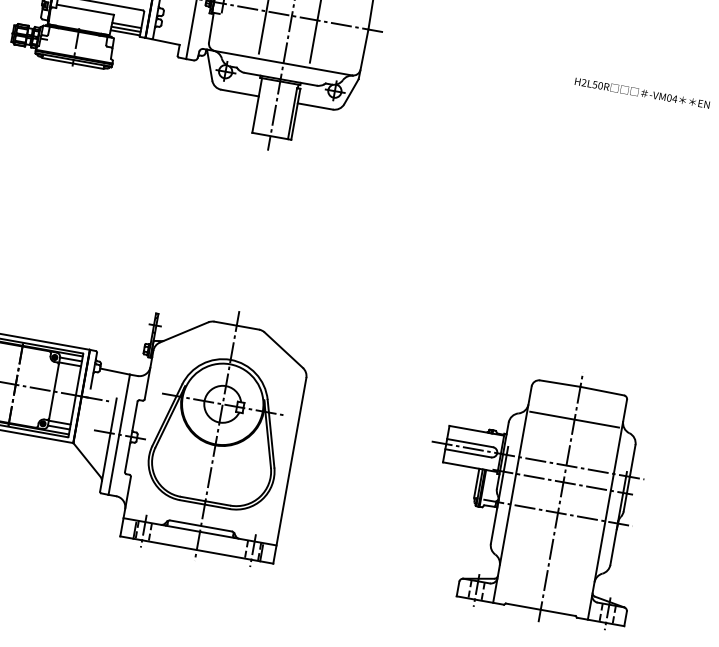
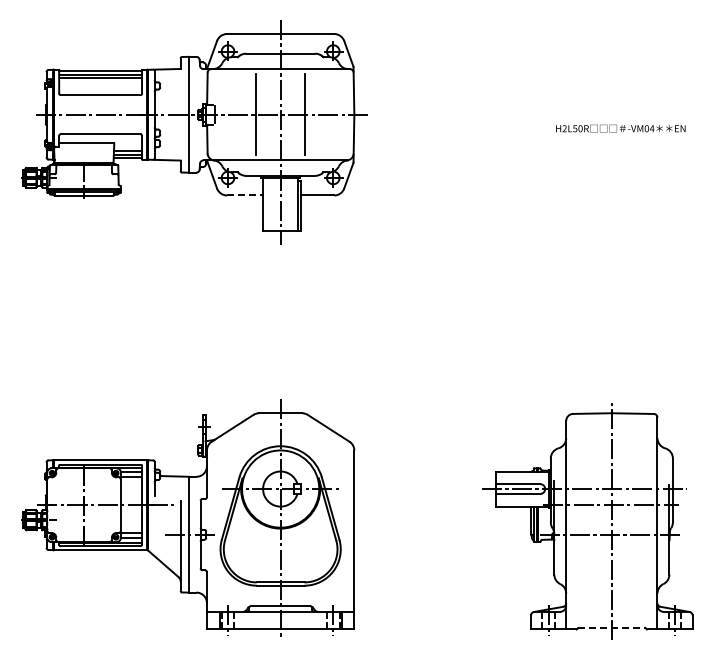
line: (240, 93) -> (245, 195), solid -> dashed
line: (574, 419) -> (611, 444), removed
line: (540, 610) -> (611, 628), solid -> dashed

